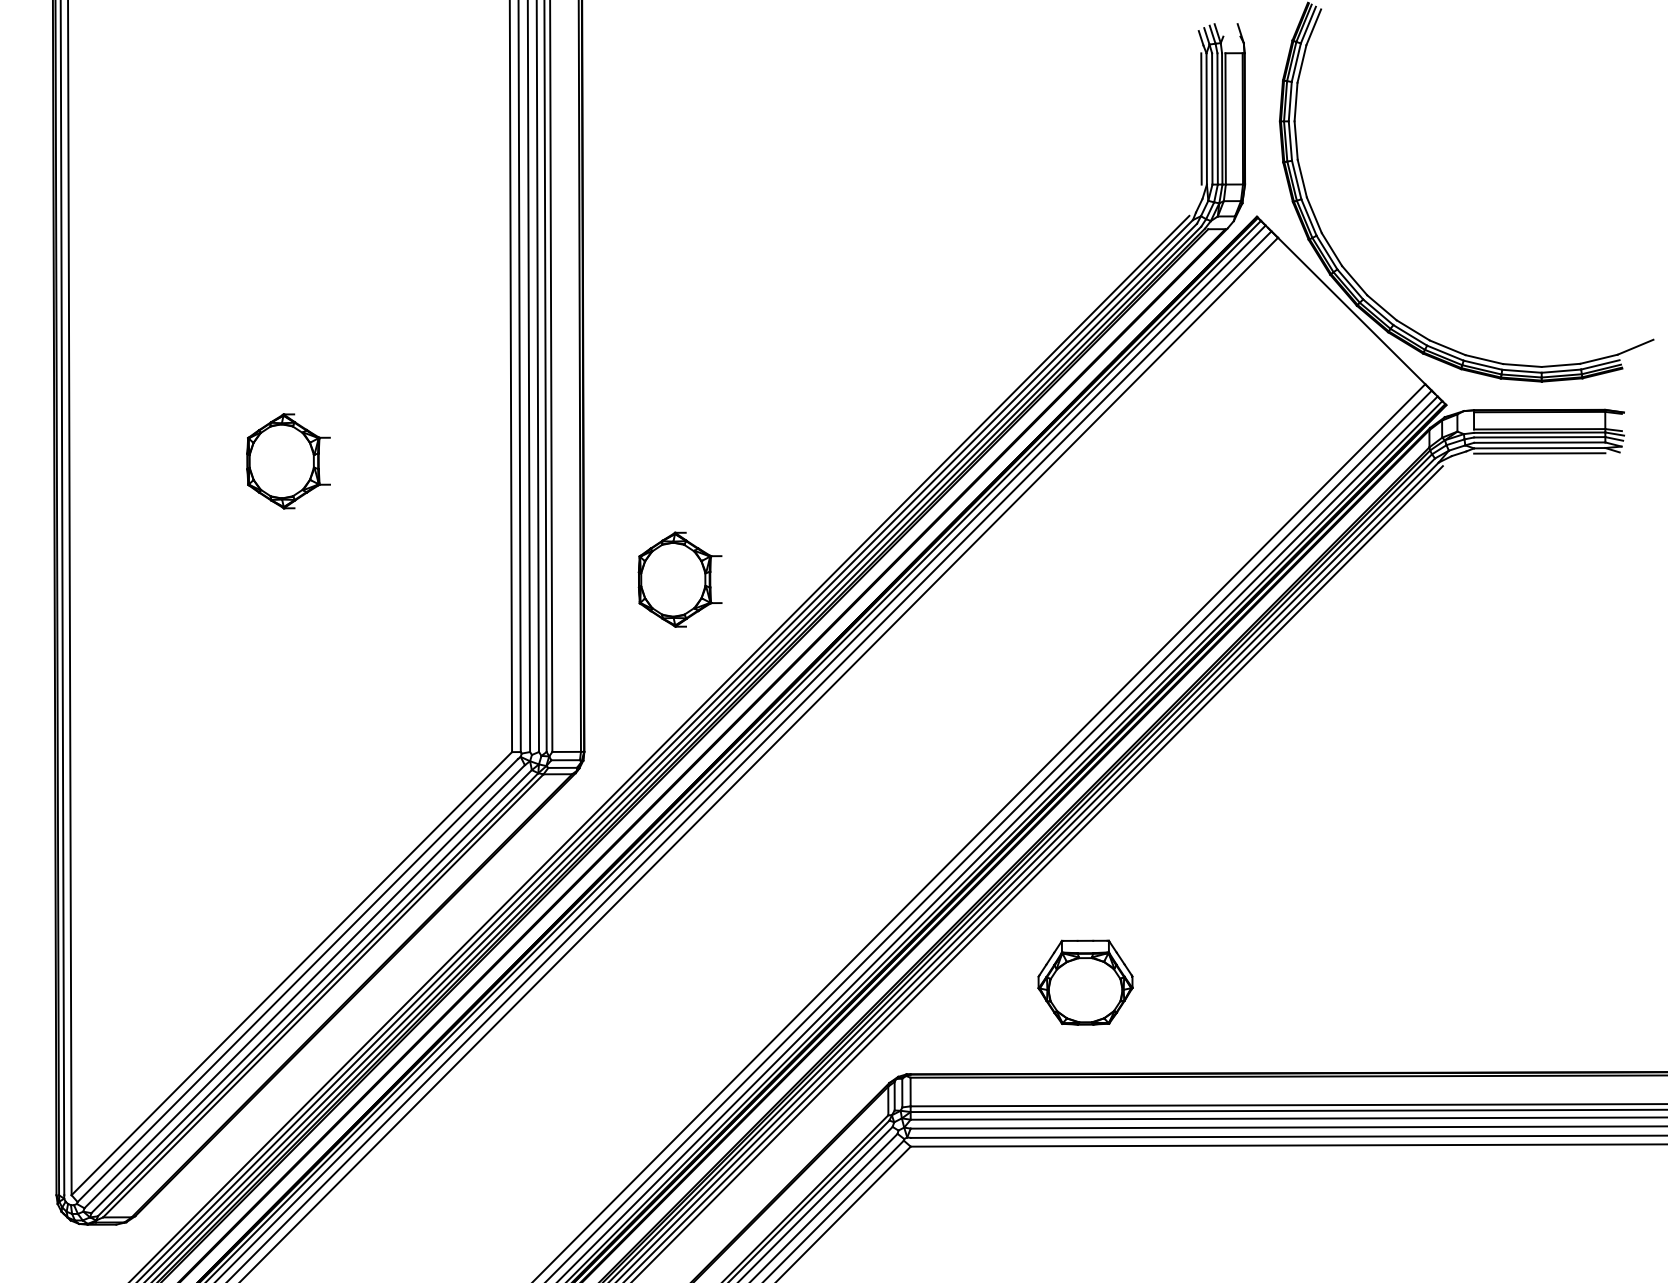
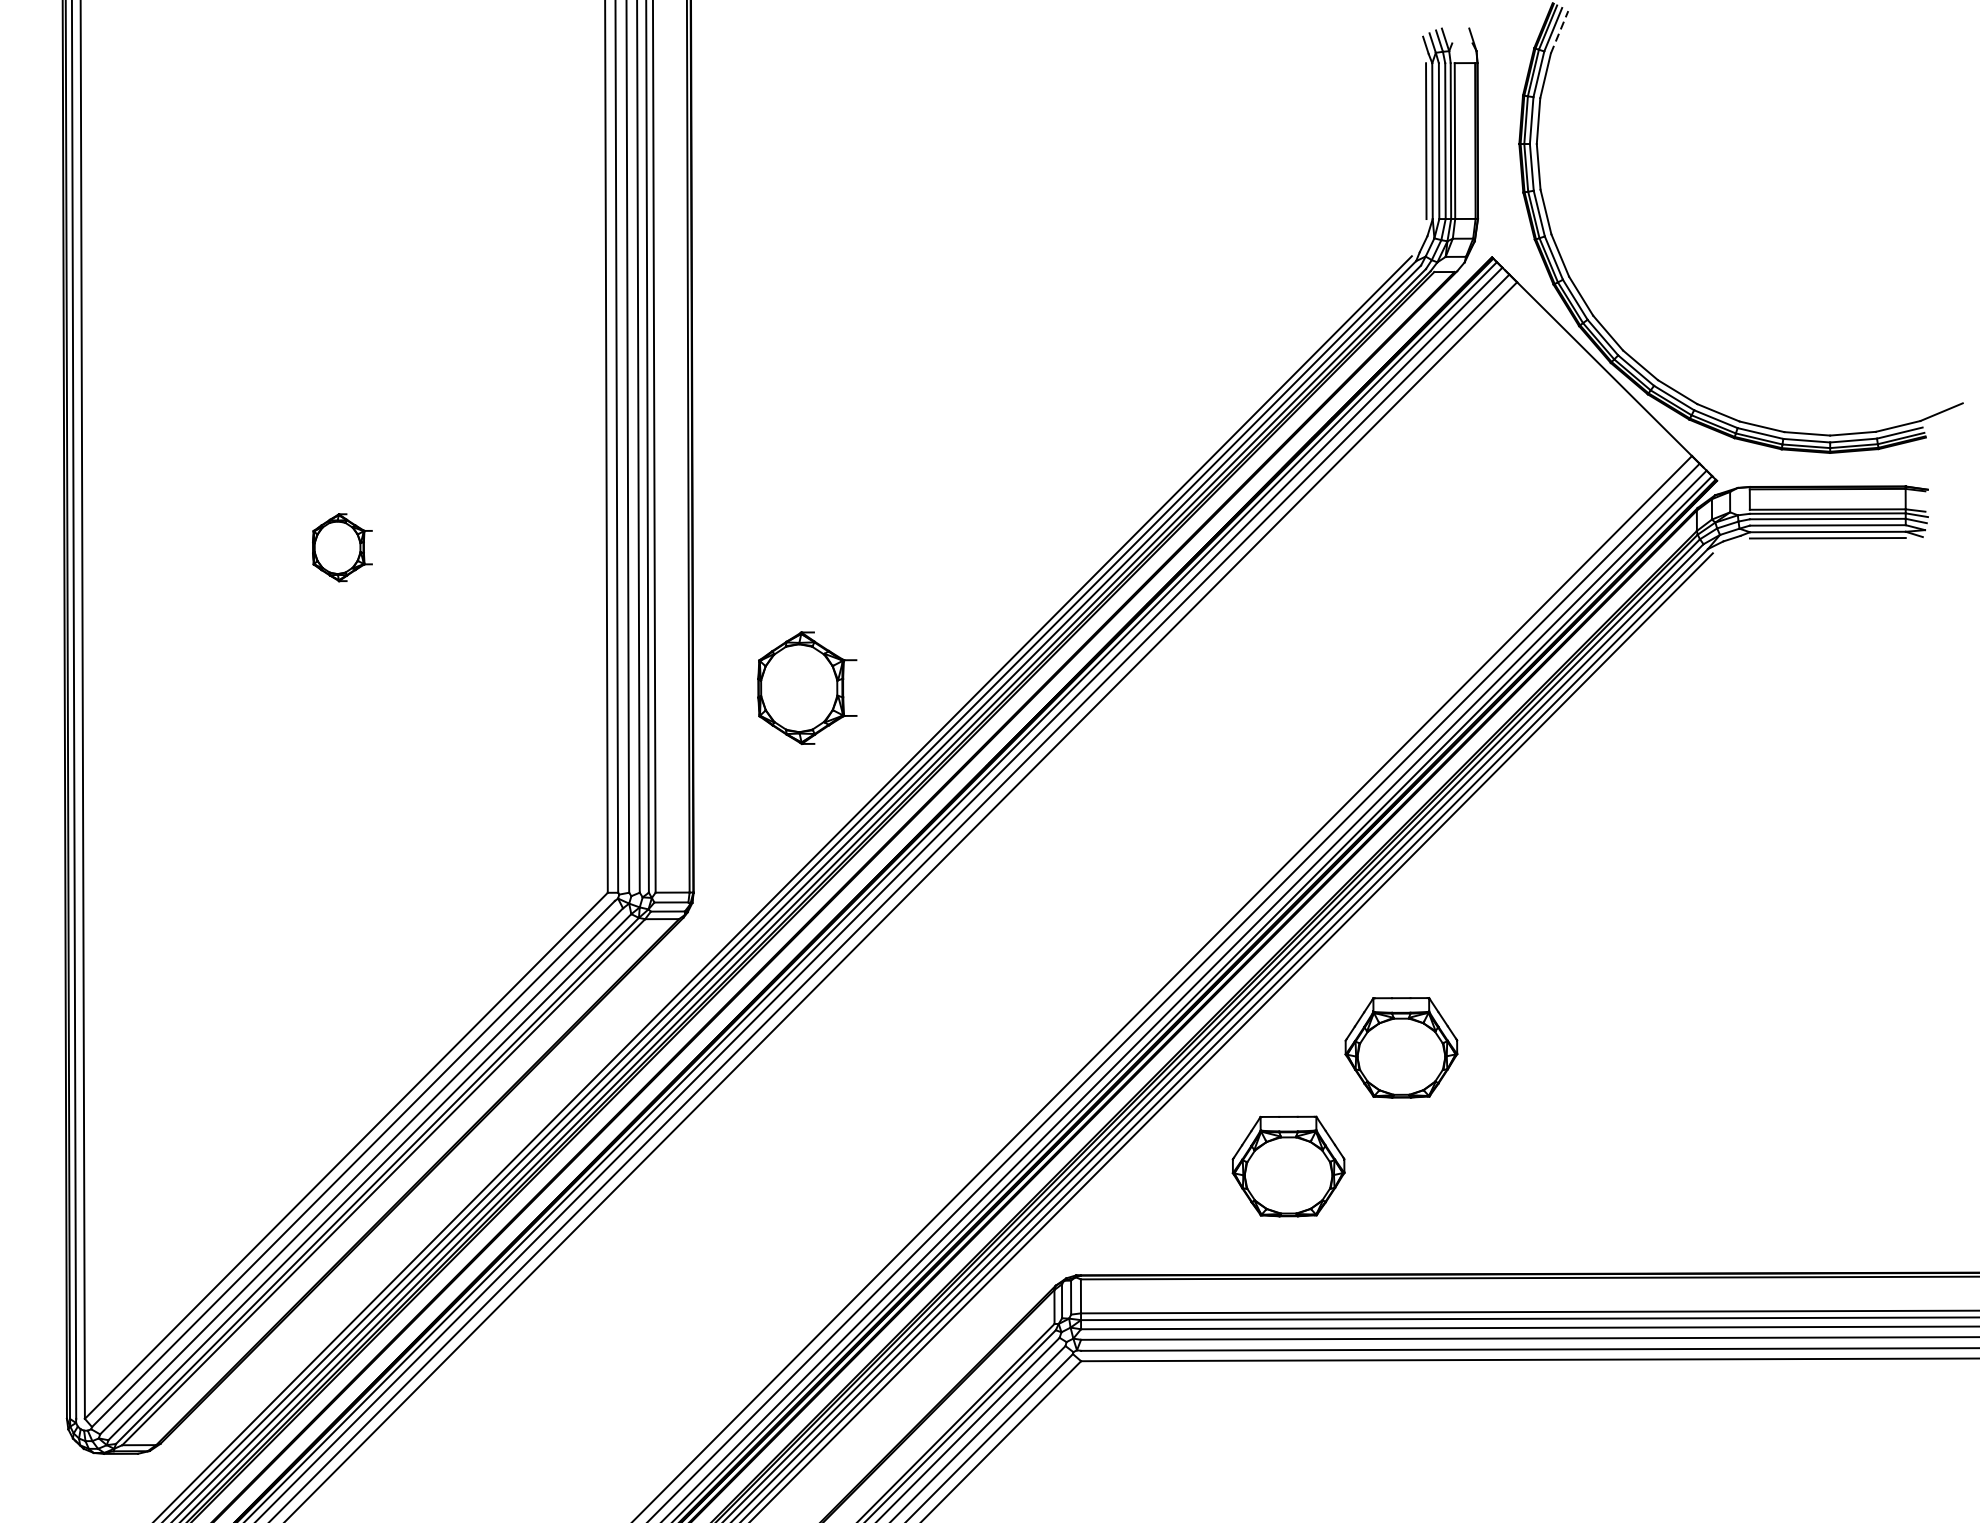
line: (1313, 26) -> (1559, 31), solid -> dashed
part: (288, 461) -> (342, 547), size x0.6
part: (1180, 882) -> (1401, 1047), added

